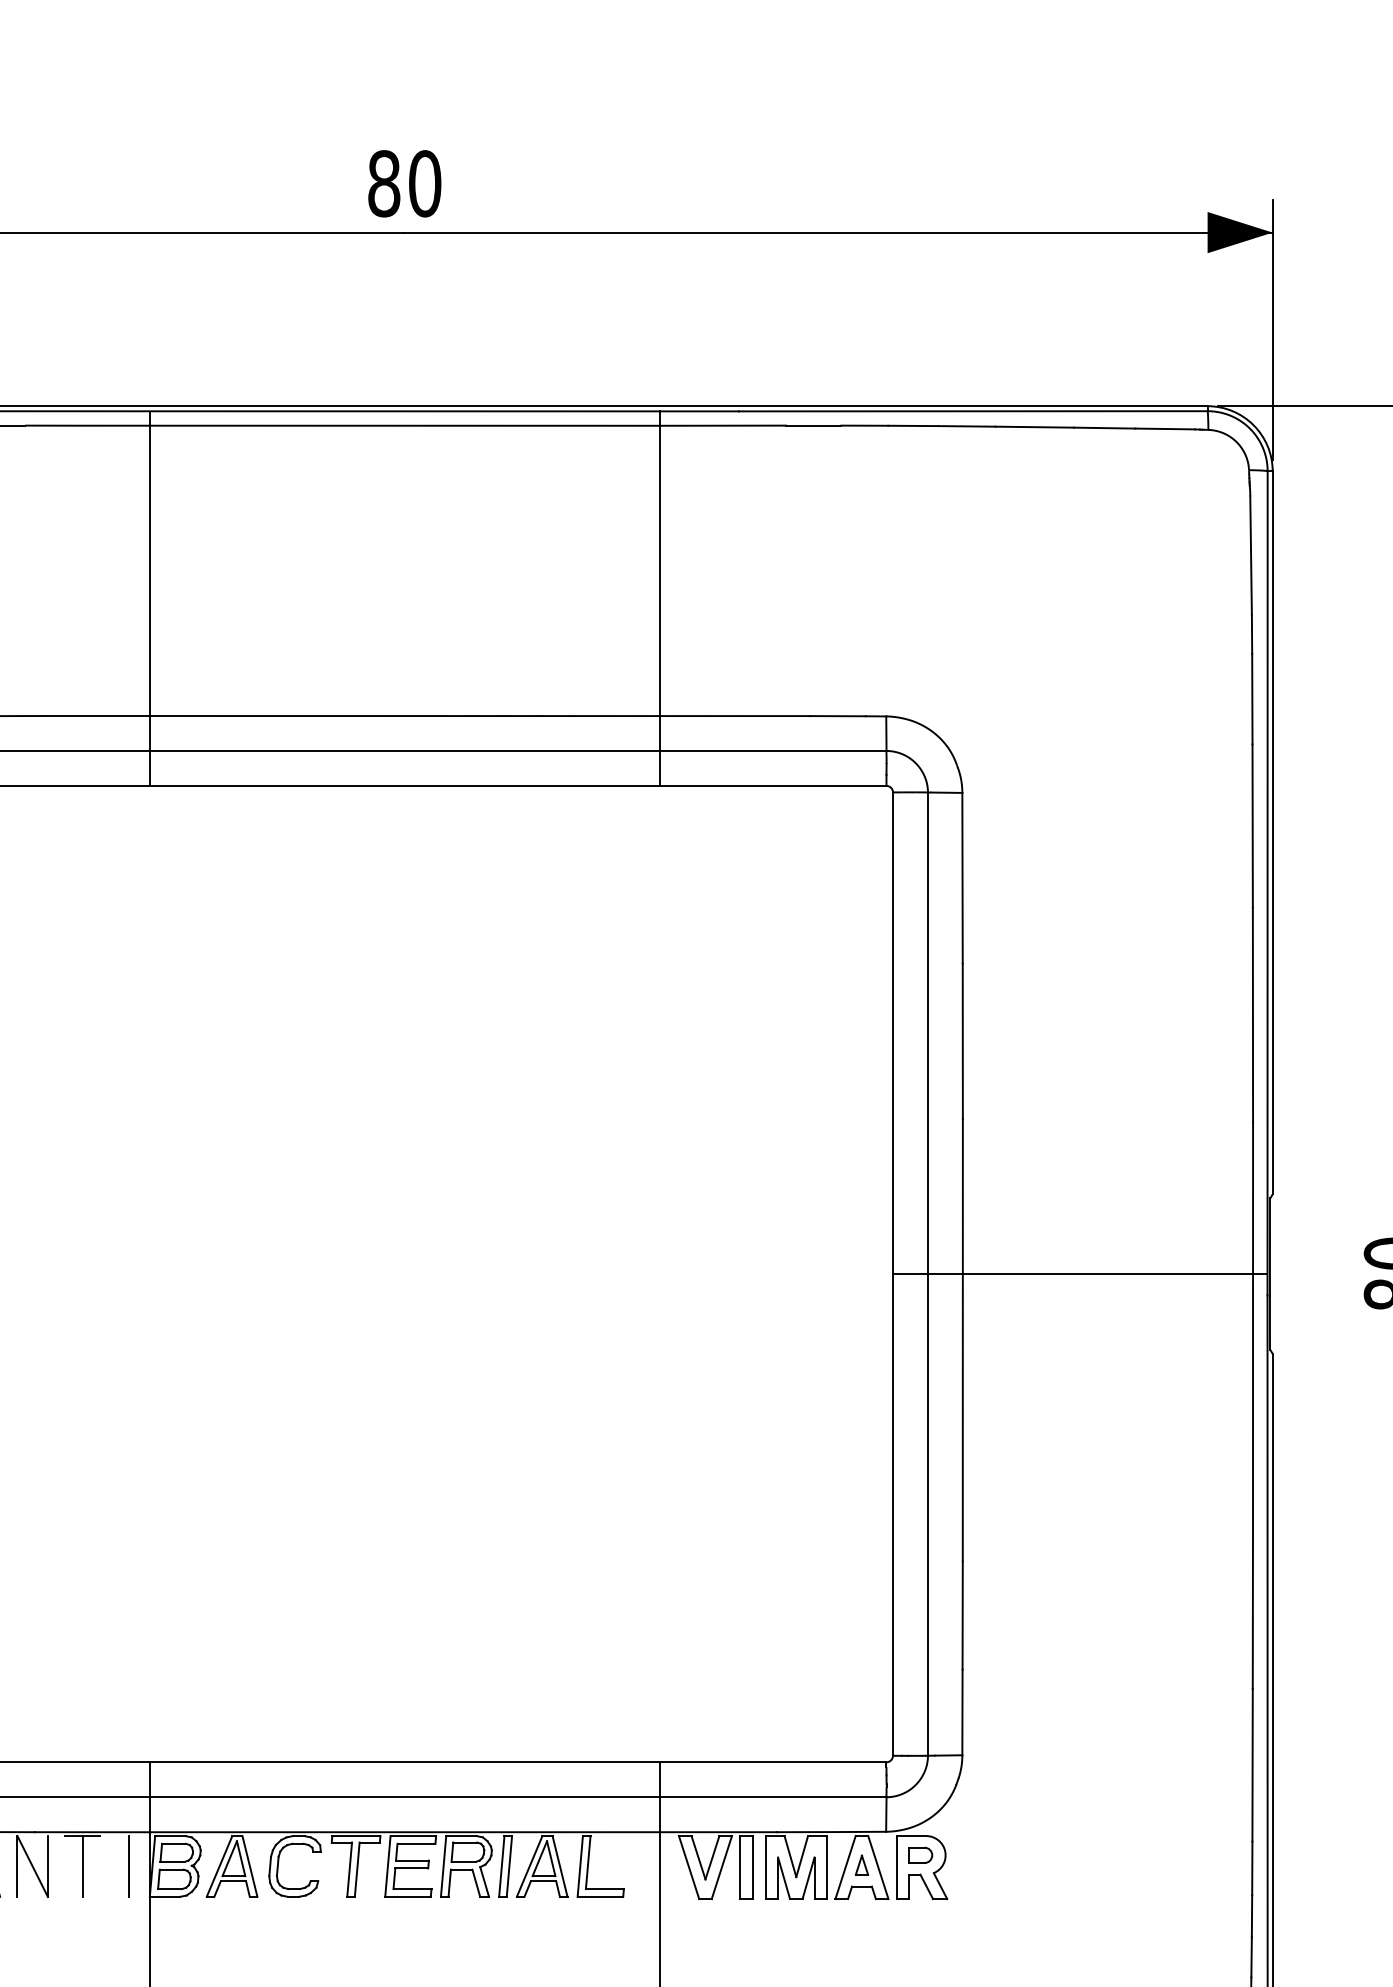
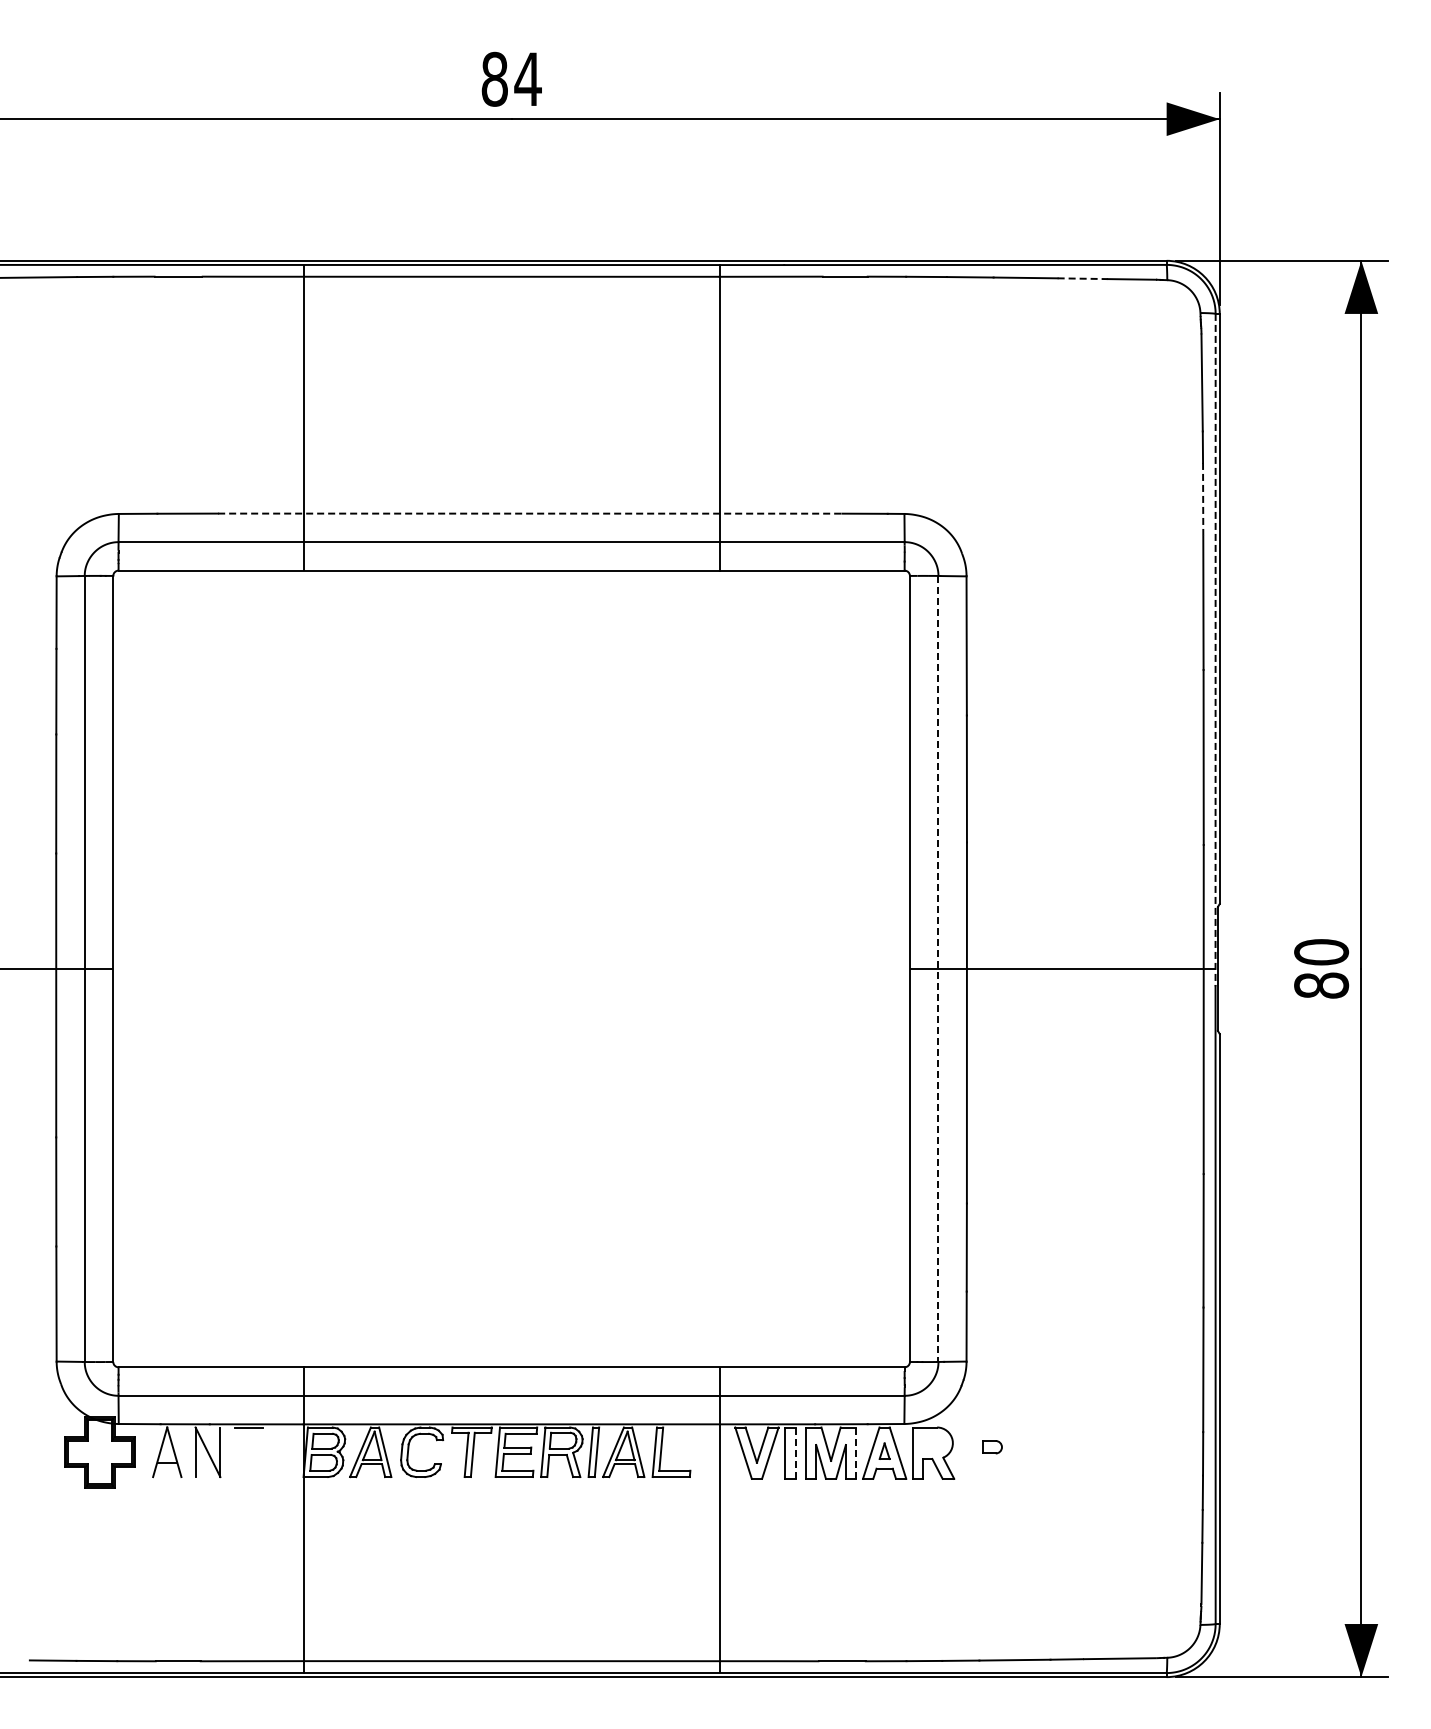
text: (424, 182) -> (527, 78), 80 -> 84
line: (1105, 427) -> (1083, 278), solid -> dashed
line: (1252, 698) -> (1203, 499), solid -> dashed
line: (427, 715) -> (530, 513), solid -> dashed
line: (1267, 883) -> (1215, 650), solid -> dashed
line: (927, 1273) -> (938, 968), solid -> dashed
part: (920, 1855) -> (992, 1447), moved
line: (82, 1866) -> (248, 1452), removed
line: (128, 1866) -> (286, 1452), removed
line: (752, 1867) -> (795, 1453), solid -> dashed
line: (827, 1867) -> (856, 1453), solid -> dashed

